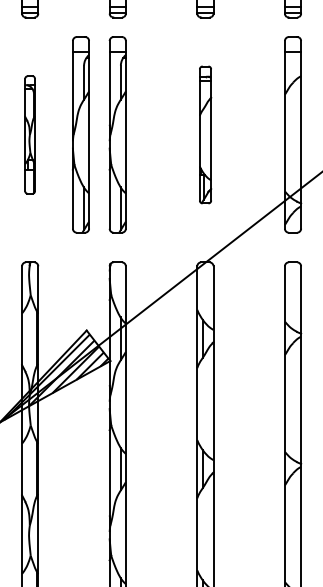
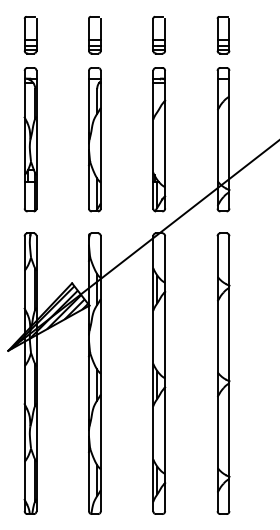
part: (29, 134) -> (30, 139), size x1.67
part: (80, 134) -> (67, 139), removed
part: (205, 134) -> (159, 139), size x1.43

